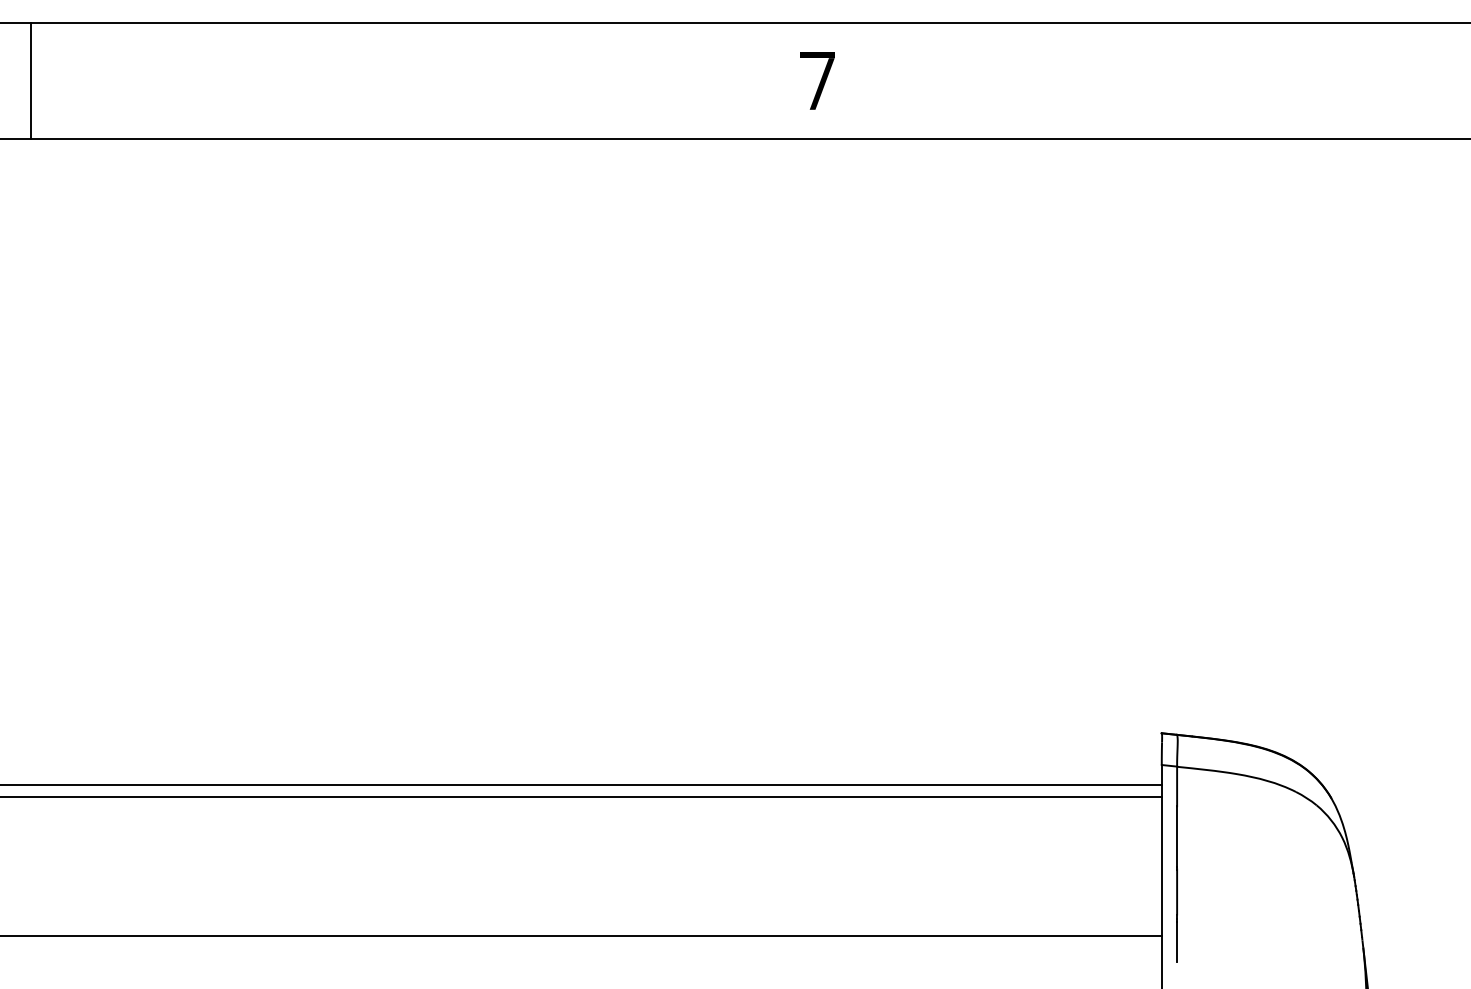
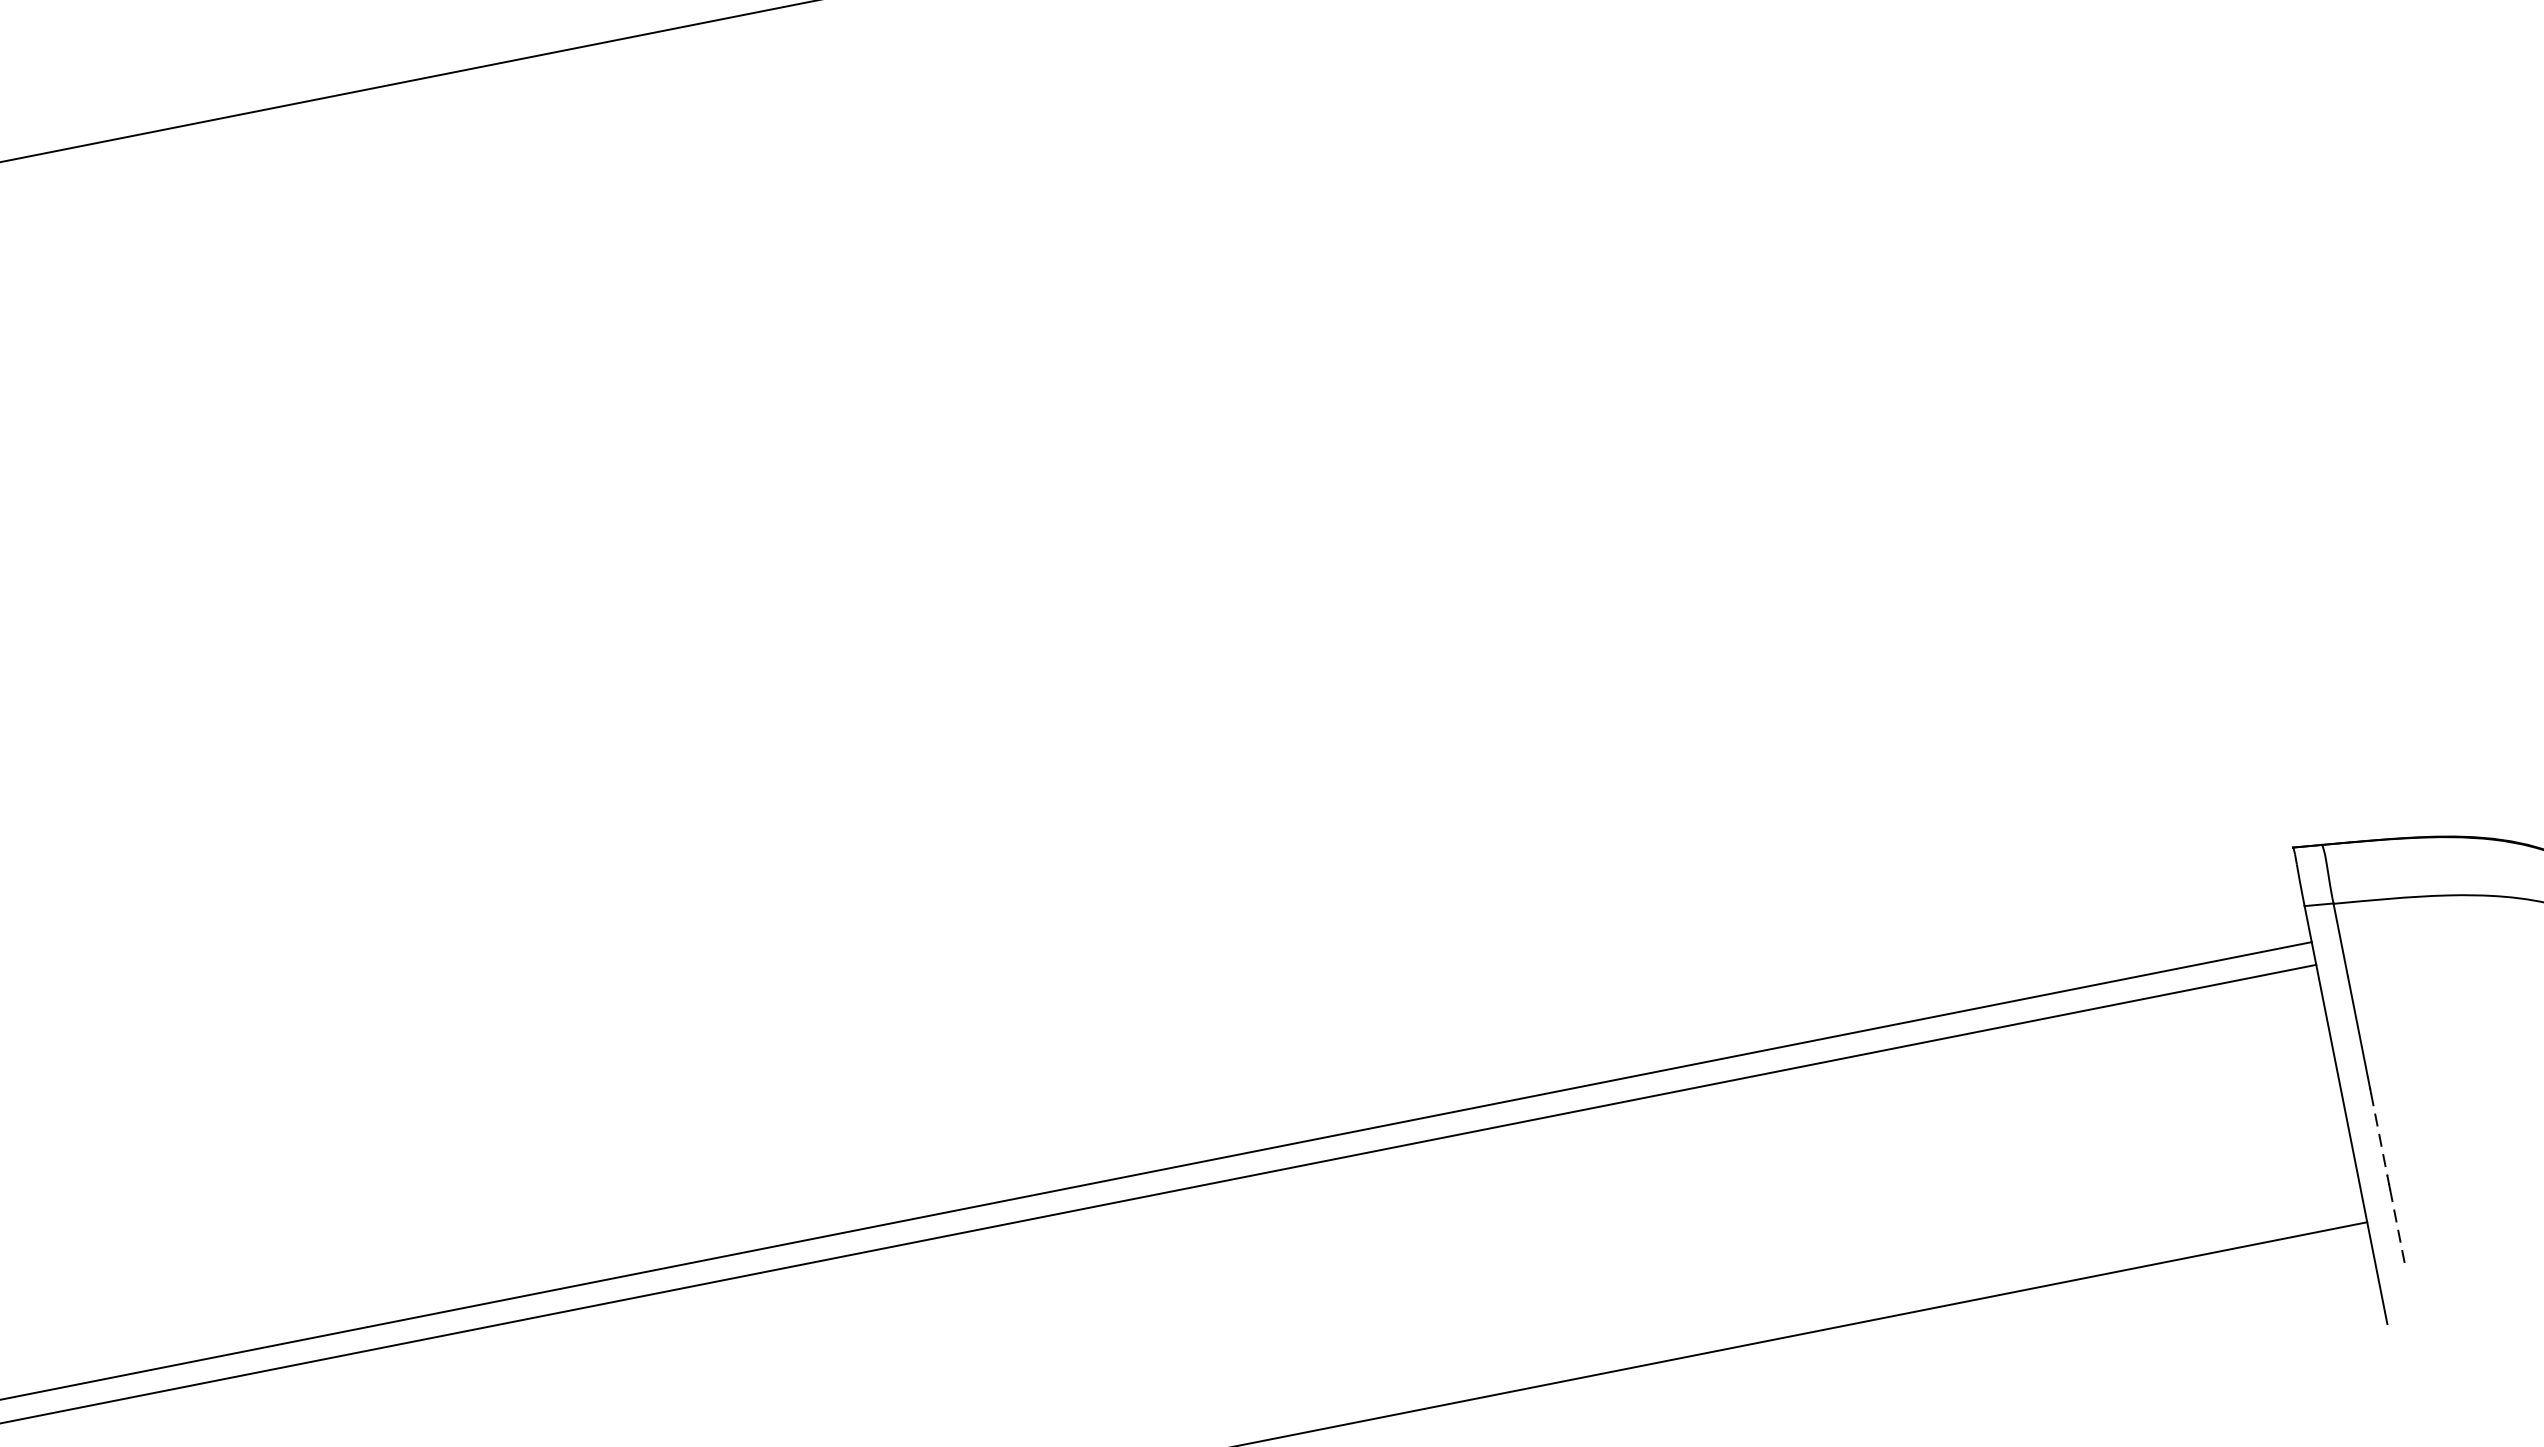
line: (1177, 892) -> (2380, 1135), solid -> dashed
line: (1177, 942) -> (2398, 1227), solid -> dashed

